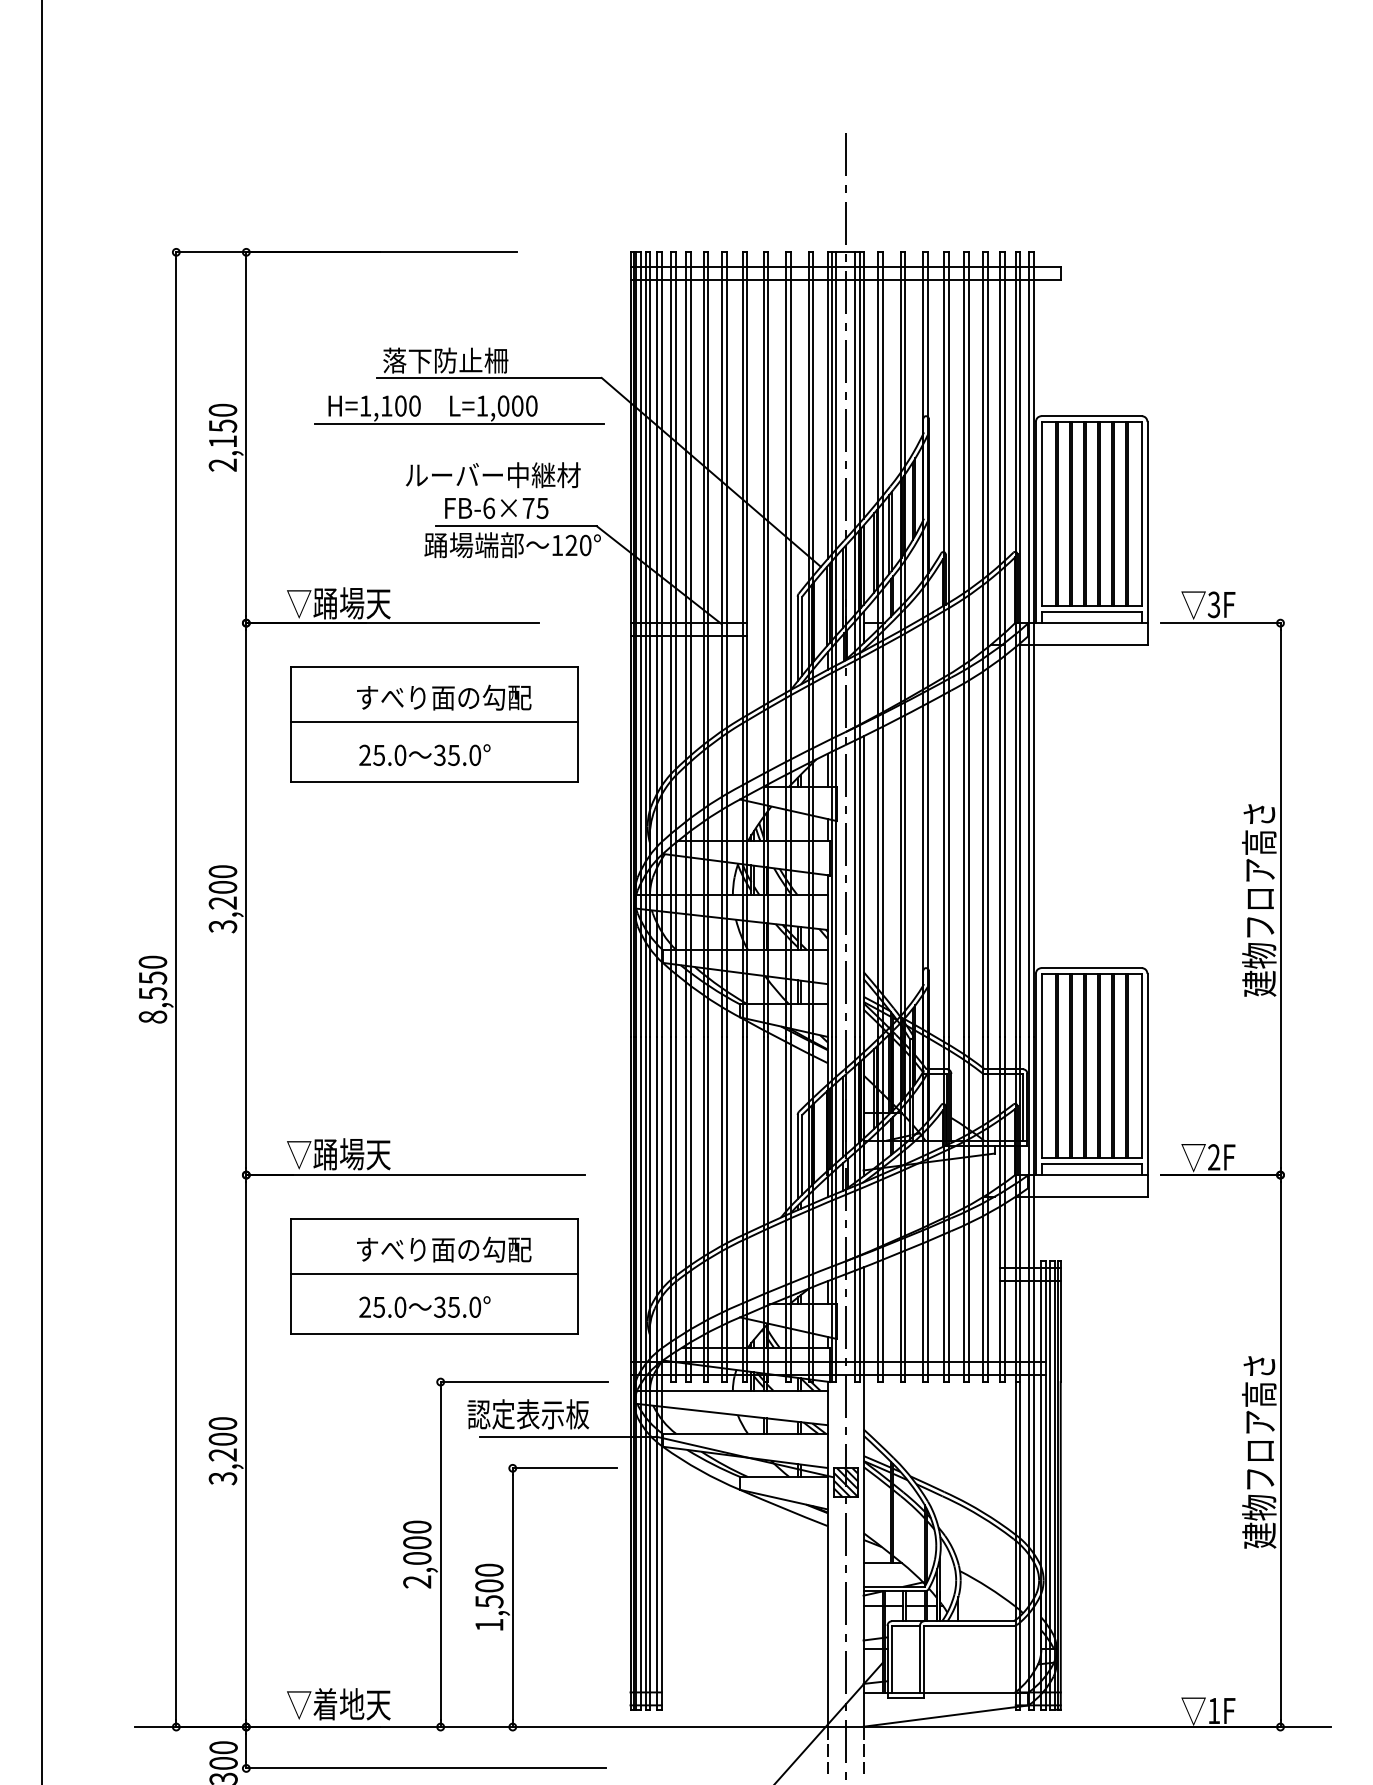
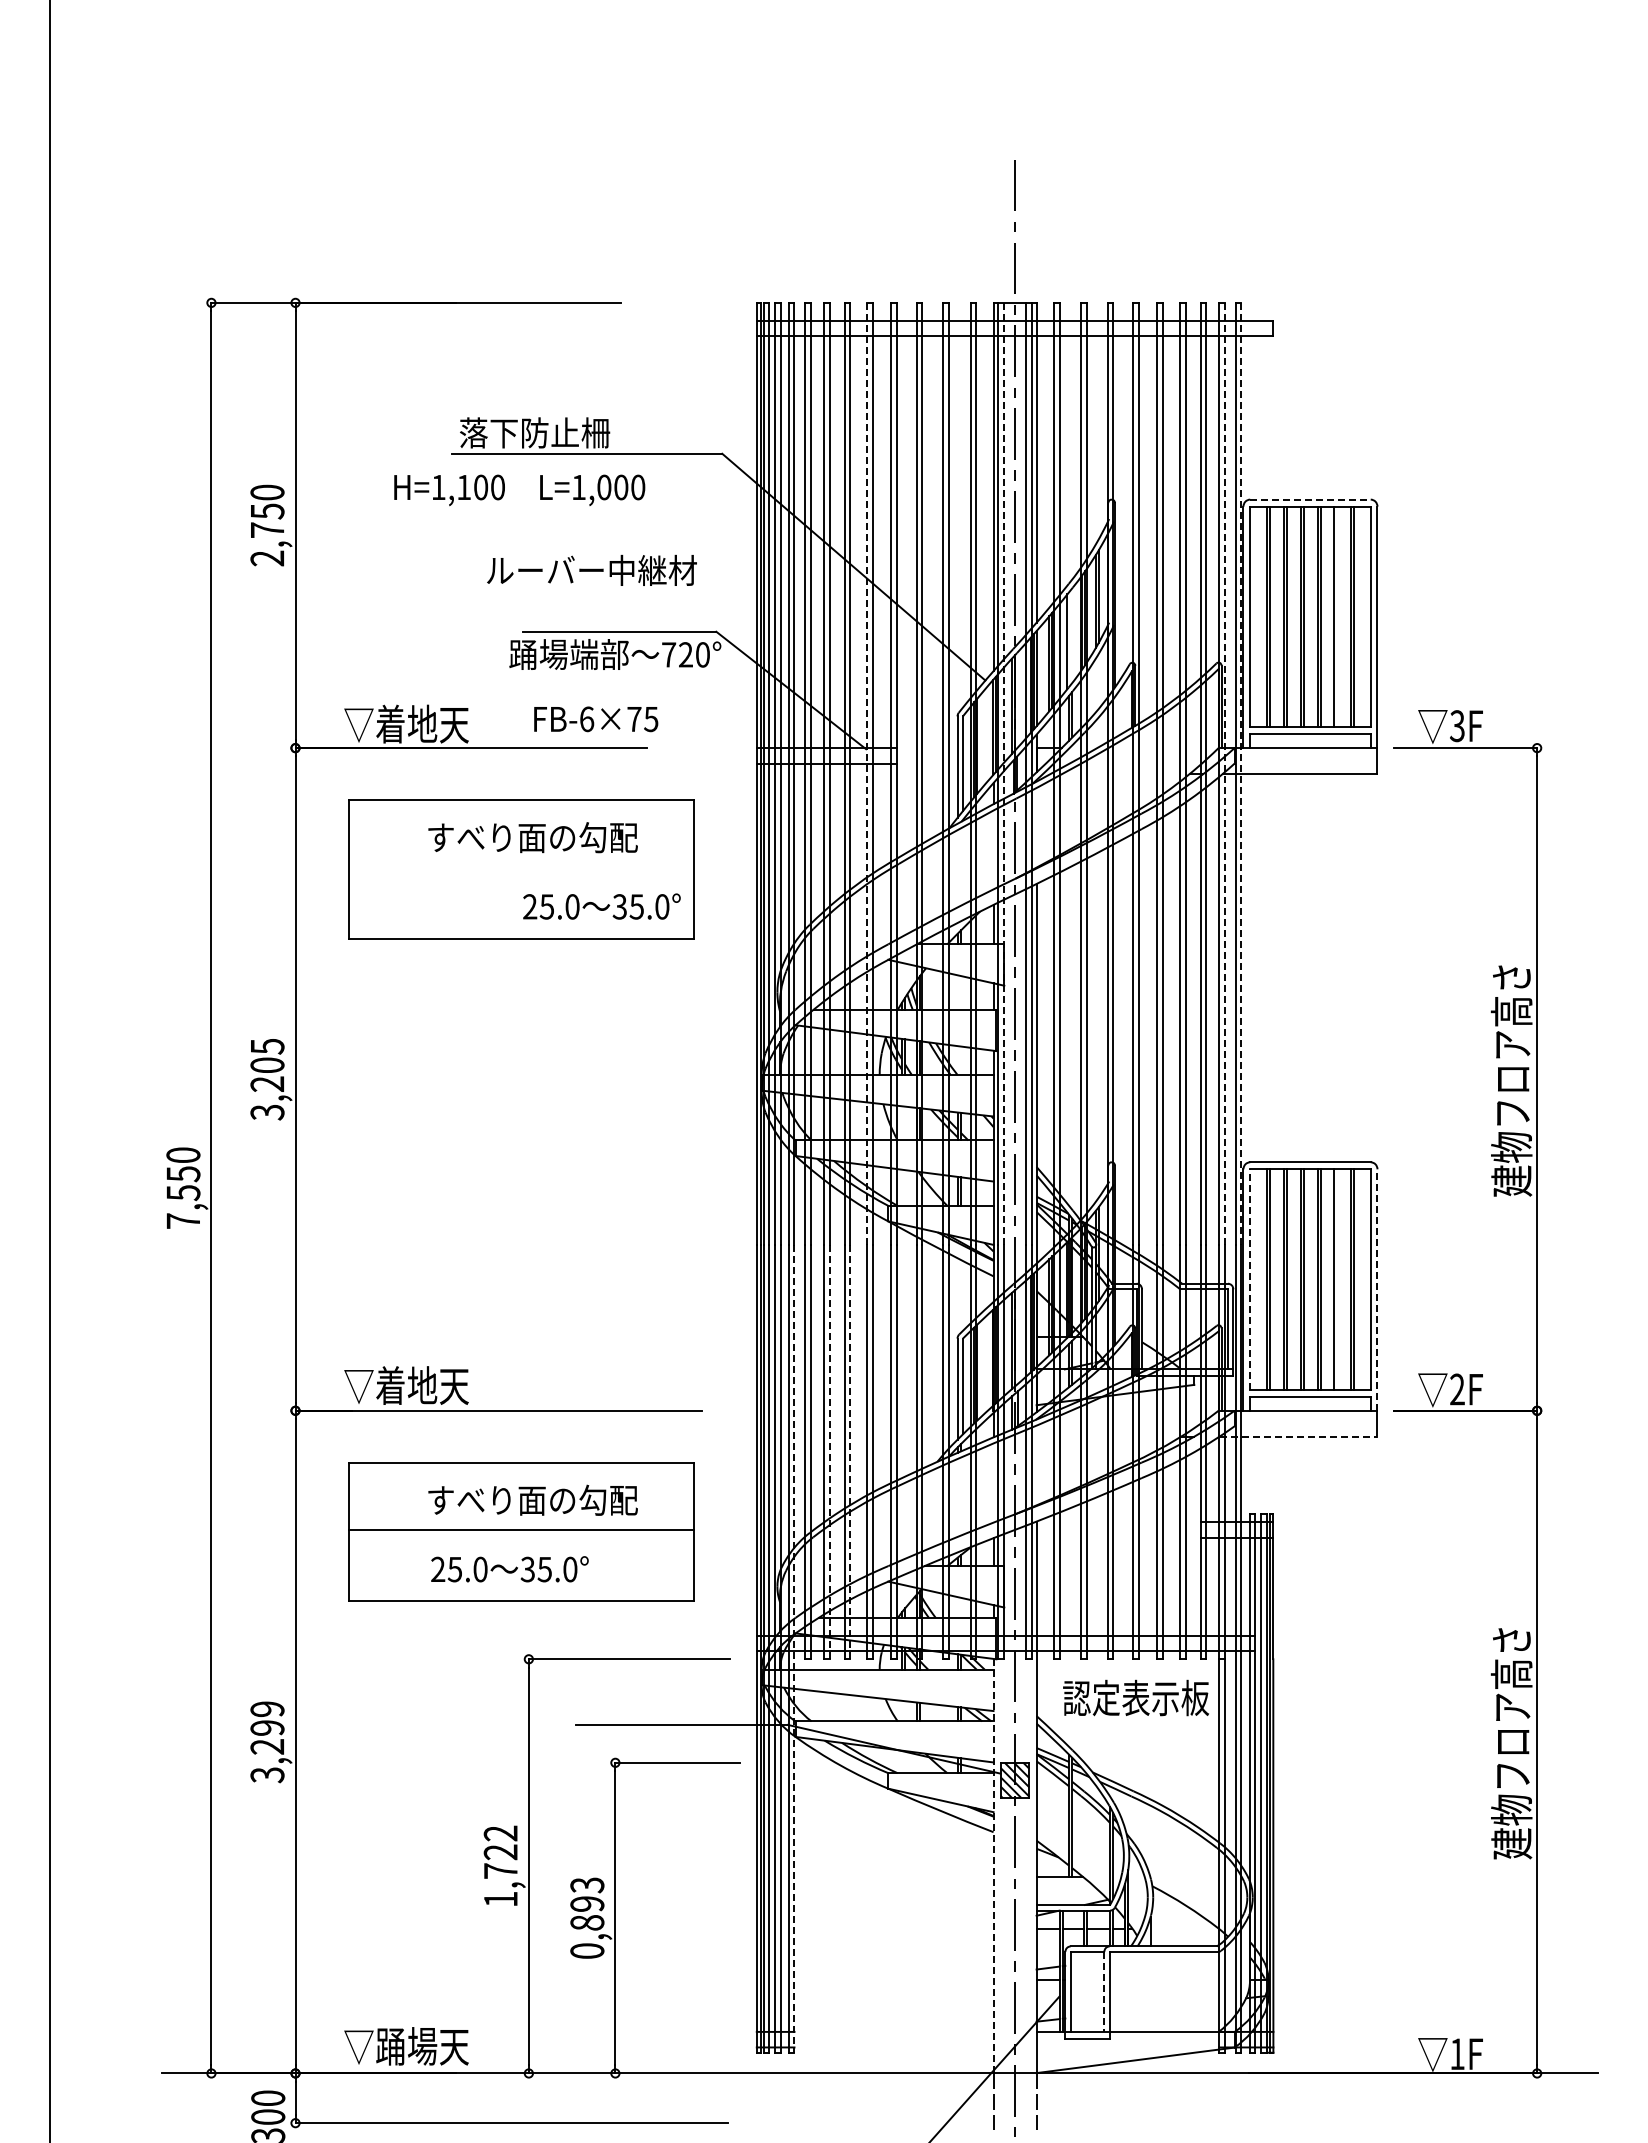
line: (1091, 416) -> (1310, 499), solid -> dashed
line: (459, 424) -> (551, 509), removed
text: (222, 441) -> (267, 529), 2,150 -> 2,750
text: (497, 508) -> (596, 719), moved
line: (1114, 513) -> (1337, 616), removed
line: (891, 531) -> (1070, 637), removed
text: (557, 545) -> (669, 654), 120° -> 720°
text: (338, 602) -> (406, 723), ▽踊場天 -> ▽着地天
line: (722, 645) -> (867, 774), solid -> dashed
line: (836, 645) -> (1003, 774), solid -> dashed
line: (1020, 645) -> (1224, 774), solid -> dashed
line: (1034, 645) -> (1241, 774), solid -> dashed
line: (434, 722) -> (521, 867), removed
text: (424, 755) -> (601, 906), moved
text: (222, 871) -> (267, 1046), 3,200 -> 3,205
text: (153, 1016) -> (183, 1220), 8,550 -> 7,550
line: (1041, 1065) -> (1250, 1279), solid -> dashed
line: (1114, 1065) -> (1337, 1279), removed
line: (1147, 1074) -> (1377, 1290), solid -> dashed
text: (338, 1154) -> (406, 1385), ▽踊場天 -> ▽着地天
line: (1081, 1196) -> (1298, 1436), solid -> dashed
line: (691, 1209) -> (829, 1452), solid -> dashed
line: (708, 1209) -> (850, 1452), solid -> dashed
line: (661, 1373) -> (794, 1648), solid -> dashed
text: (527, 1413) -> (1135, 1697), moved
text: (222, 1431) -> (267, 1718), 3,200 -> 3,299
line: (827, 1553) -> (993, 1865), solid -> dashed
text: (417, 1554) -> (500, 1866), 2,000 -> 1,722
text: (489, 1597) -> (587, 1917), 1,500 -> 0,893
line: (920, 1659) -> (1104, 1992), solid -> dashed
text: (338, 1703) -> (406, 2045), ▽着地天 -> ▽踊場天

